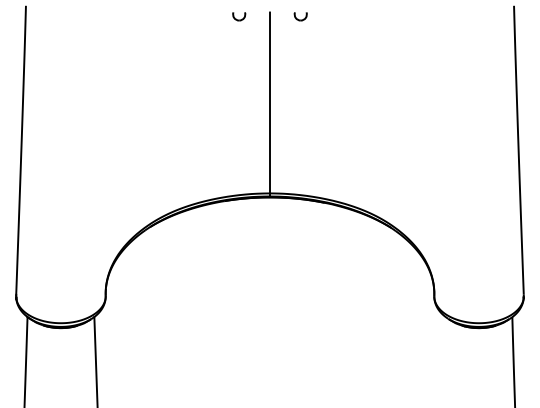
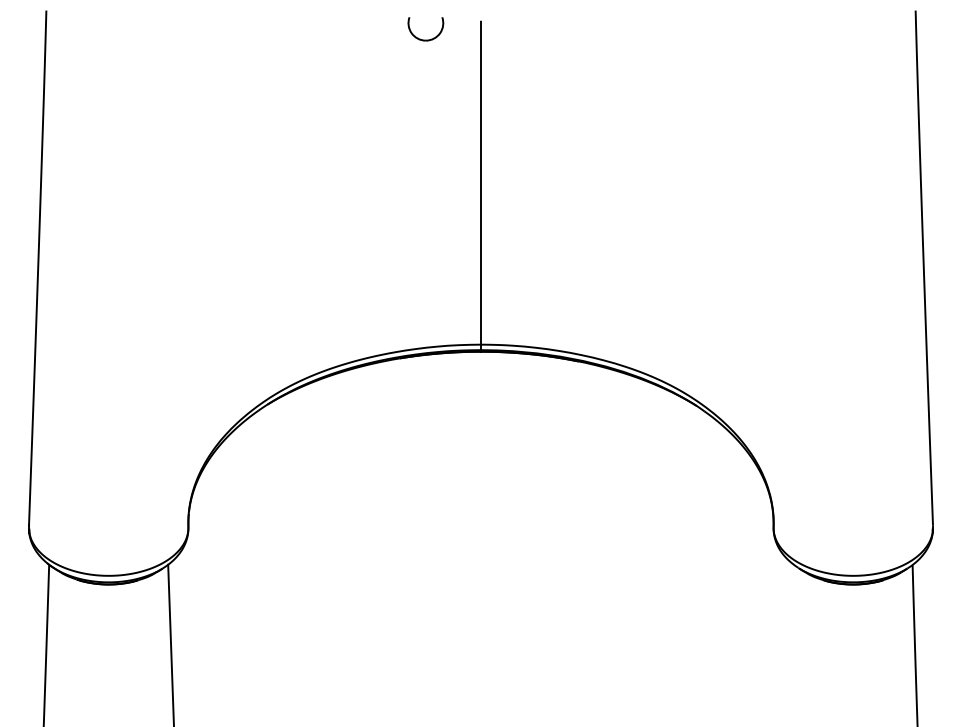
part: (239, 16) -> (426, 29), size x1.6
part: (300, 16) -> (535, 29), removed

